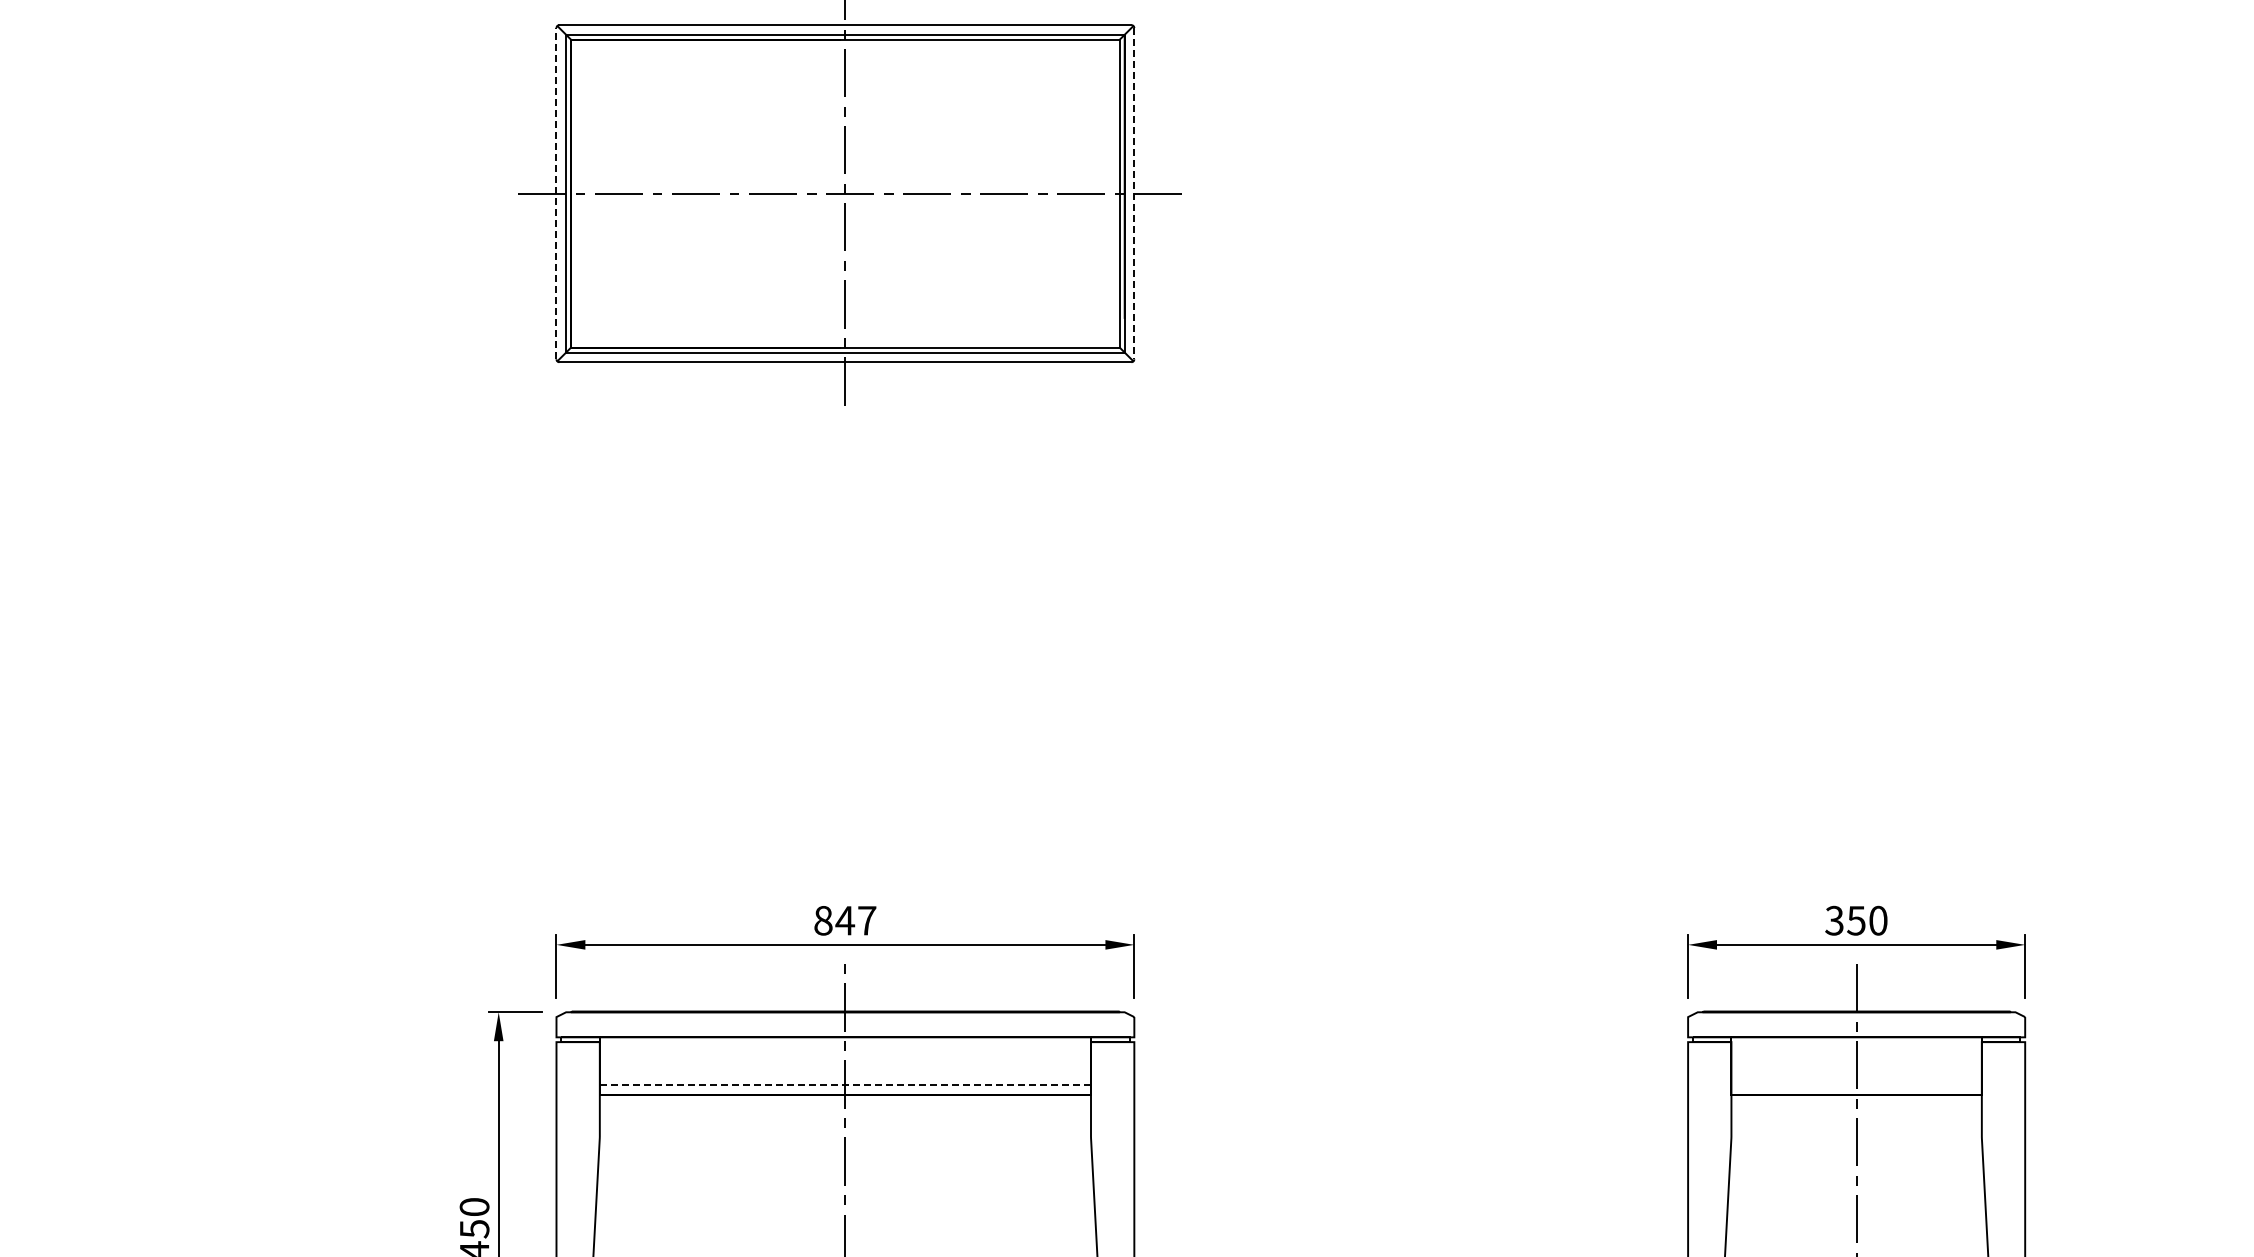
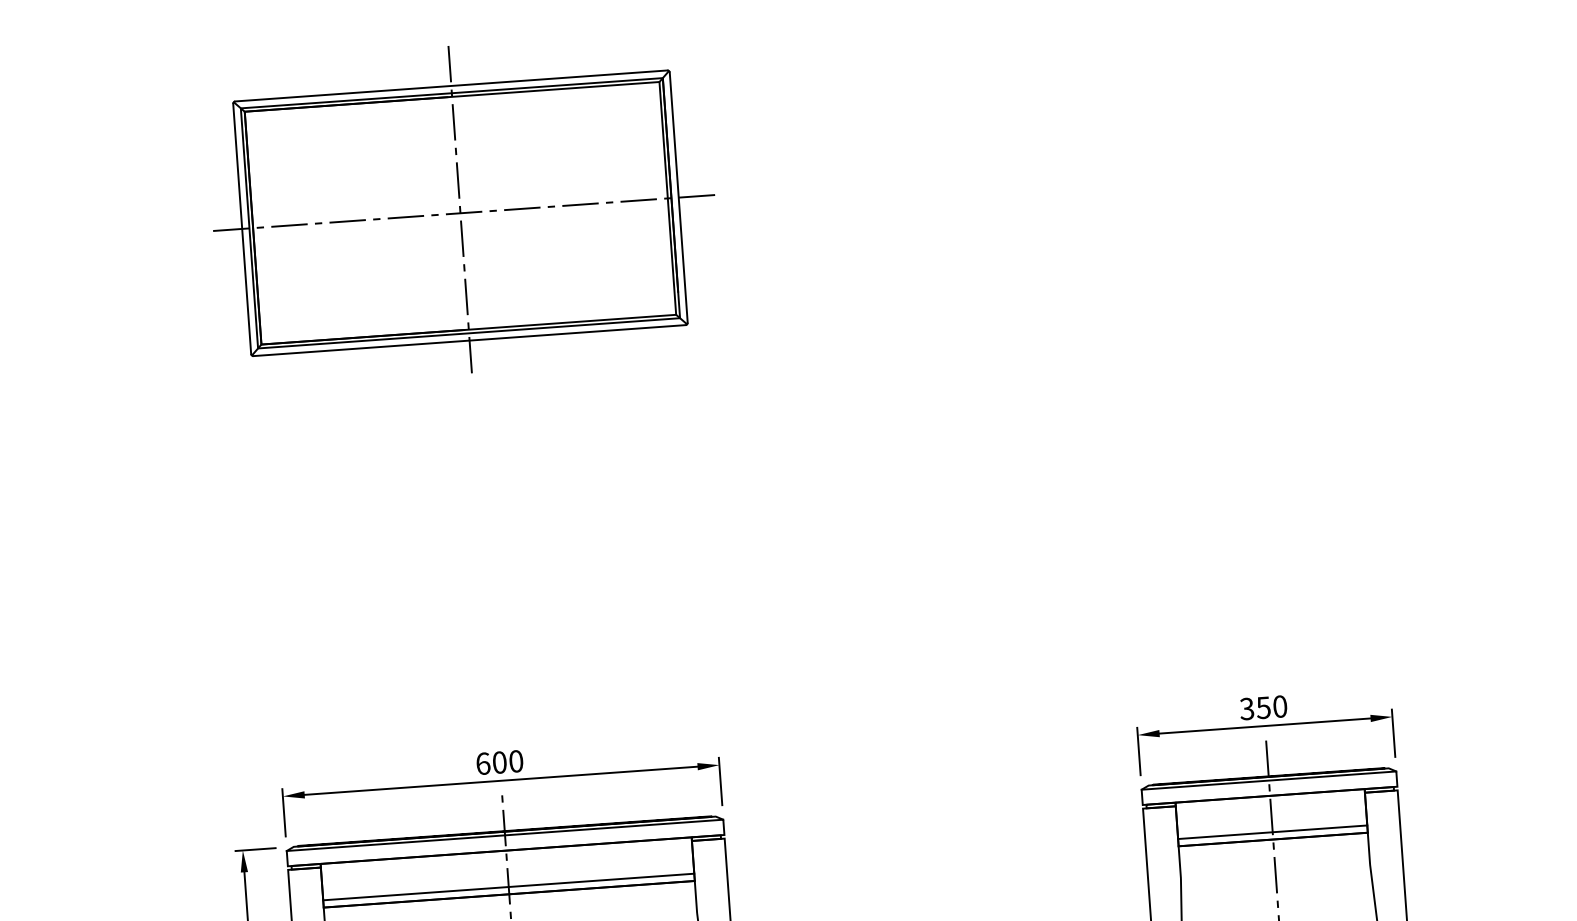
line: (556, 193) -> (242, 228), dashed -> solid
line: (1134, 193) -> (678, 197), dashed -> solid
text: (845, 920) -> (499, 762), 847 -> 600
line: (845, 1017) -> (505, 835), added
line: (1856, 1017) -> (1268, 780), added
line: (845, 1085) -> (508, 887), dashed -> solid
line: (1856, 1085) -> (1272, 832), added

